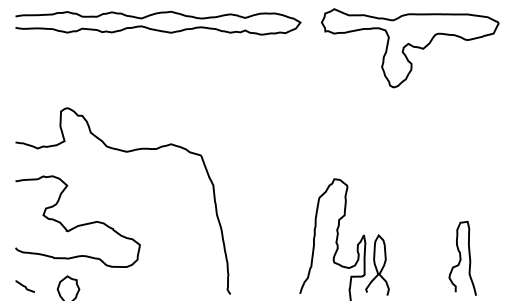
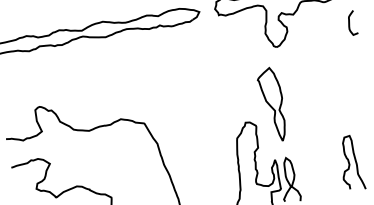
curve: (495, 74) -> (349, 23), added
part: (374, 162) -> (272, 104), added

